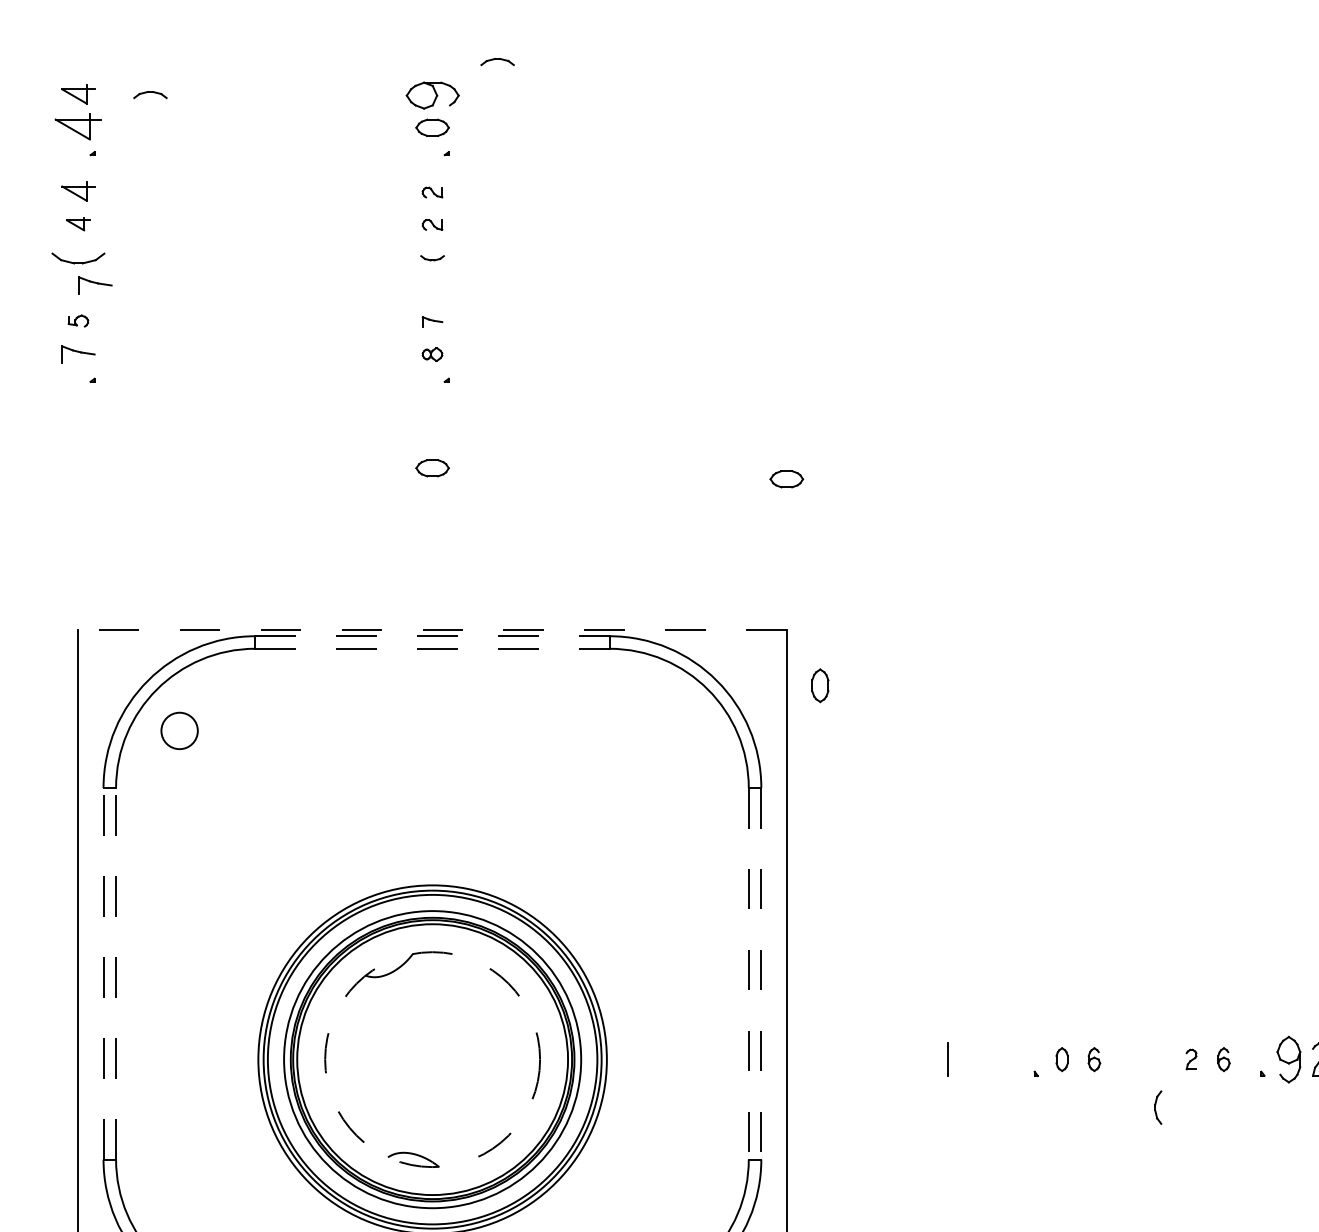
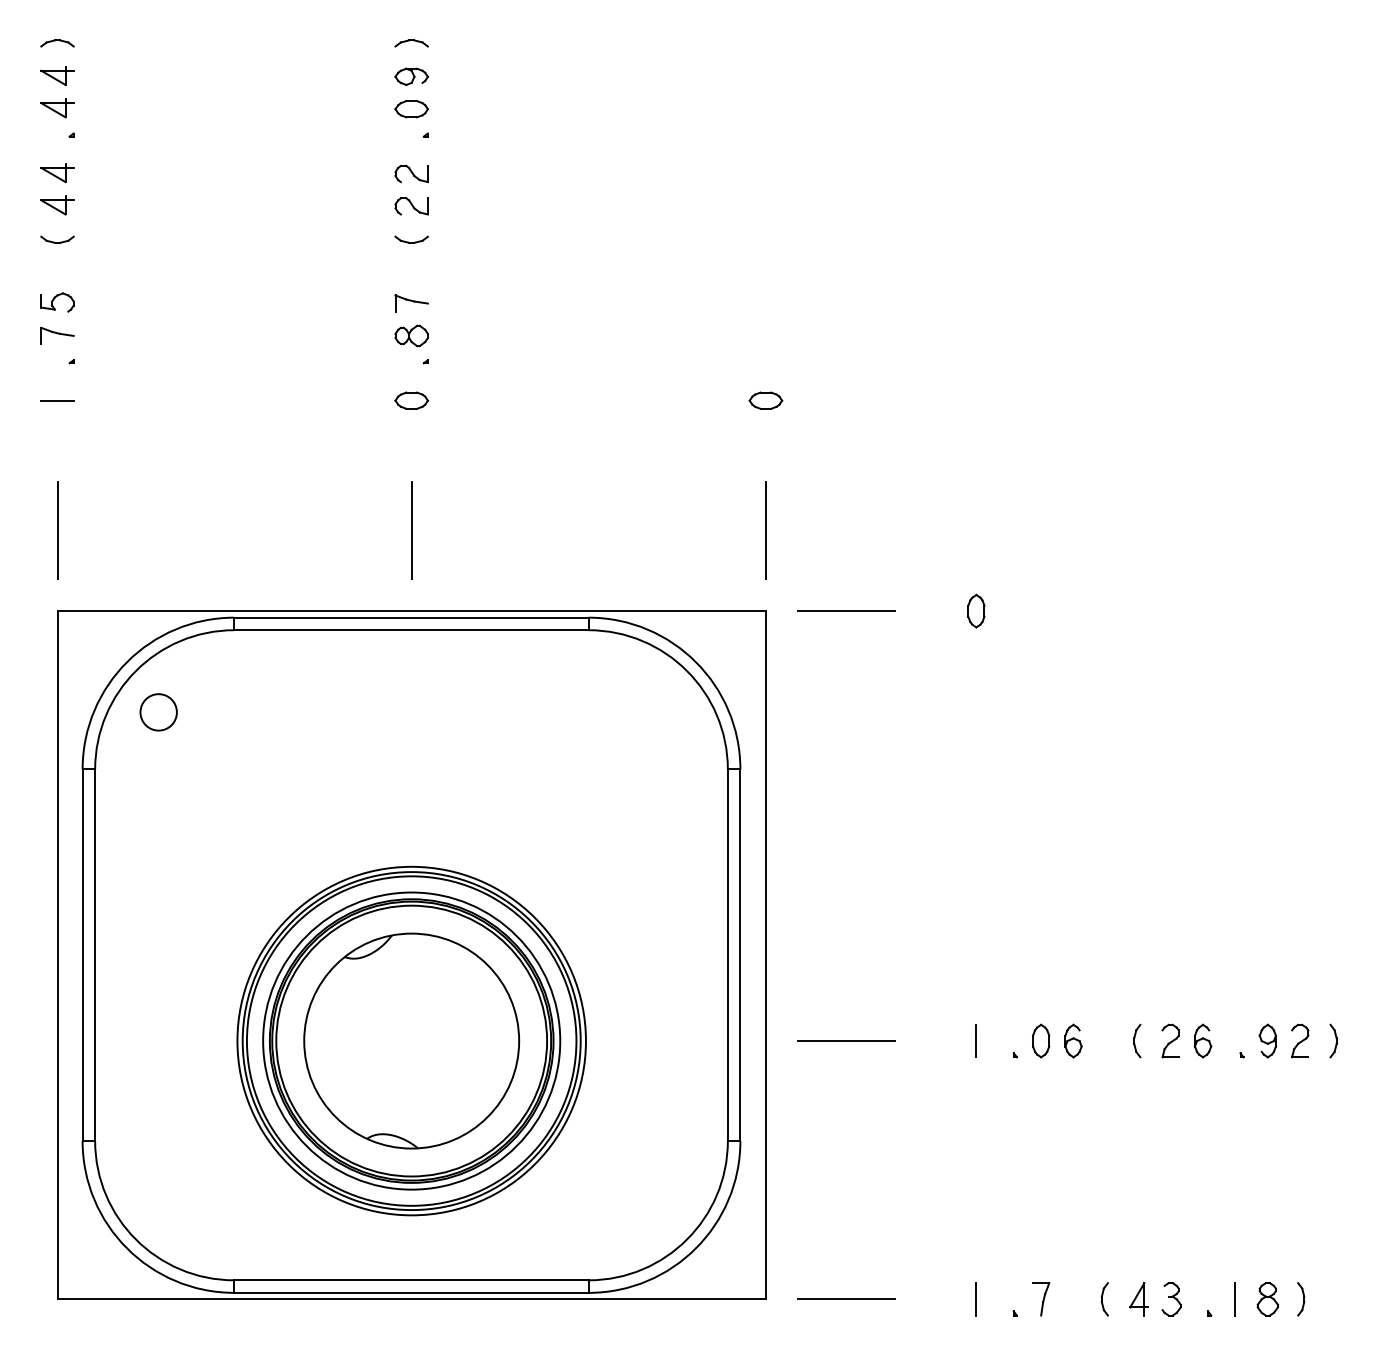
part: (497, 62) -> (411, 43), moved
part: (150, 95) -> (57, 43), moved
part: (432, 95) -> (411, 76), size x0.62
part: (78, 127) -> (57, 108), size x0.71
part: (432, 192) -> (411, 173), size x1.67
part: (78, 224) -> (57, 205), size x1.43
part: (432, 225) -> (411, 206), size x1.67
part: (78, 258) -> (57, 239), size x0.62
part: (432, 258) -> (411, 239), size x1.43
part: (95, 285) -> (74, 266), removed
part: (78, 321) -> (57, 302), size x1.67
part: (432, 322) -> (411, 303), size x1.67
part: (432, 354) -> (411, 335), size x1.67
line: (78, 419) -> (57, 400), added
part: (432, 468) -> (411, 400), moved
part: (786, 479) -> (765, 400), moved
line: (78, 548) -> (57, 529), added
line: (432, 548) -> (411, 529), added
line: (786, 548) -> (765, 529), added
line: (432, 630) -> (411, 611), dashed -> solid
line: (867, 630) -> (846, 611), added
line: (433, 636) -> (412, 617), dashed -> solid
line: (433, 649) -> (412, 630), dashed -> solid
part: (820, 685) -> (976, 610), moved
line: (103, 974) -> (82, 955), dashed -> solid
line: (116, 974) -> (95, 955), dashed -> solid
line: (748, 974) -> (727, 955), dashed -> solid
line: (761, 974) -> (740, 955), dashed -> solid
circle: (432, 1059) -> (411, 1040), dashed -> solid
line: (867, 1059) -> (846, 1040), added
line: (947, 1059) -> (975, 1040), moved
part: (1062, 1059) -> (1041, 1040), size x1.43
part: (1094, 1059) -> (1073, 1040), size x1.43
part: (1191, 1059) -> (1170, 1040), size x1.67
part: (1223, 1059) -> (1202, 1040), size x1.43
part: (1288, 1059) -> (1267, 1040), size x0.71
part: (1158, 1107) -> (1137, 1040), moved

